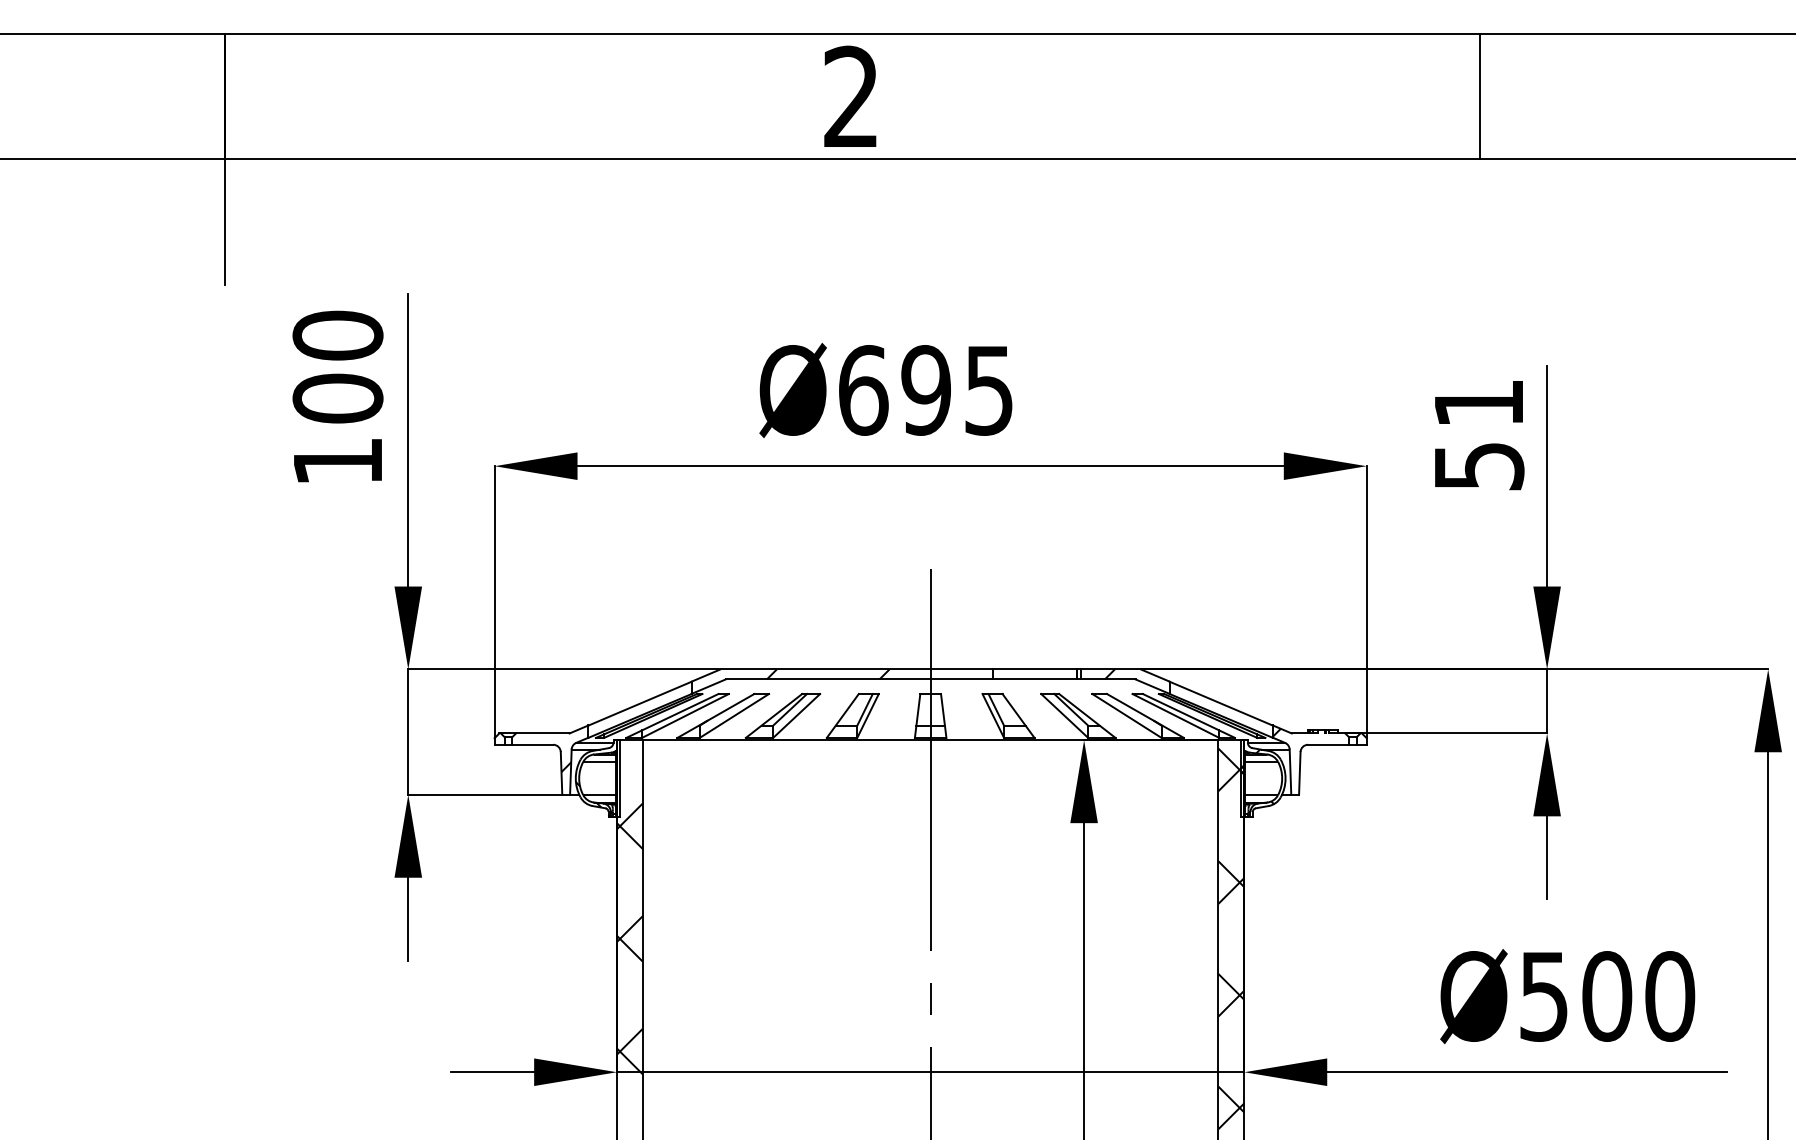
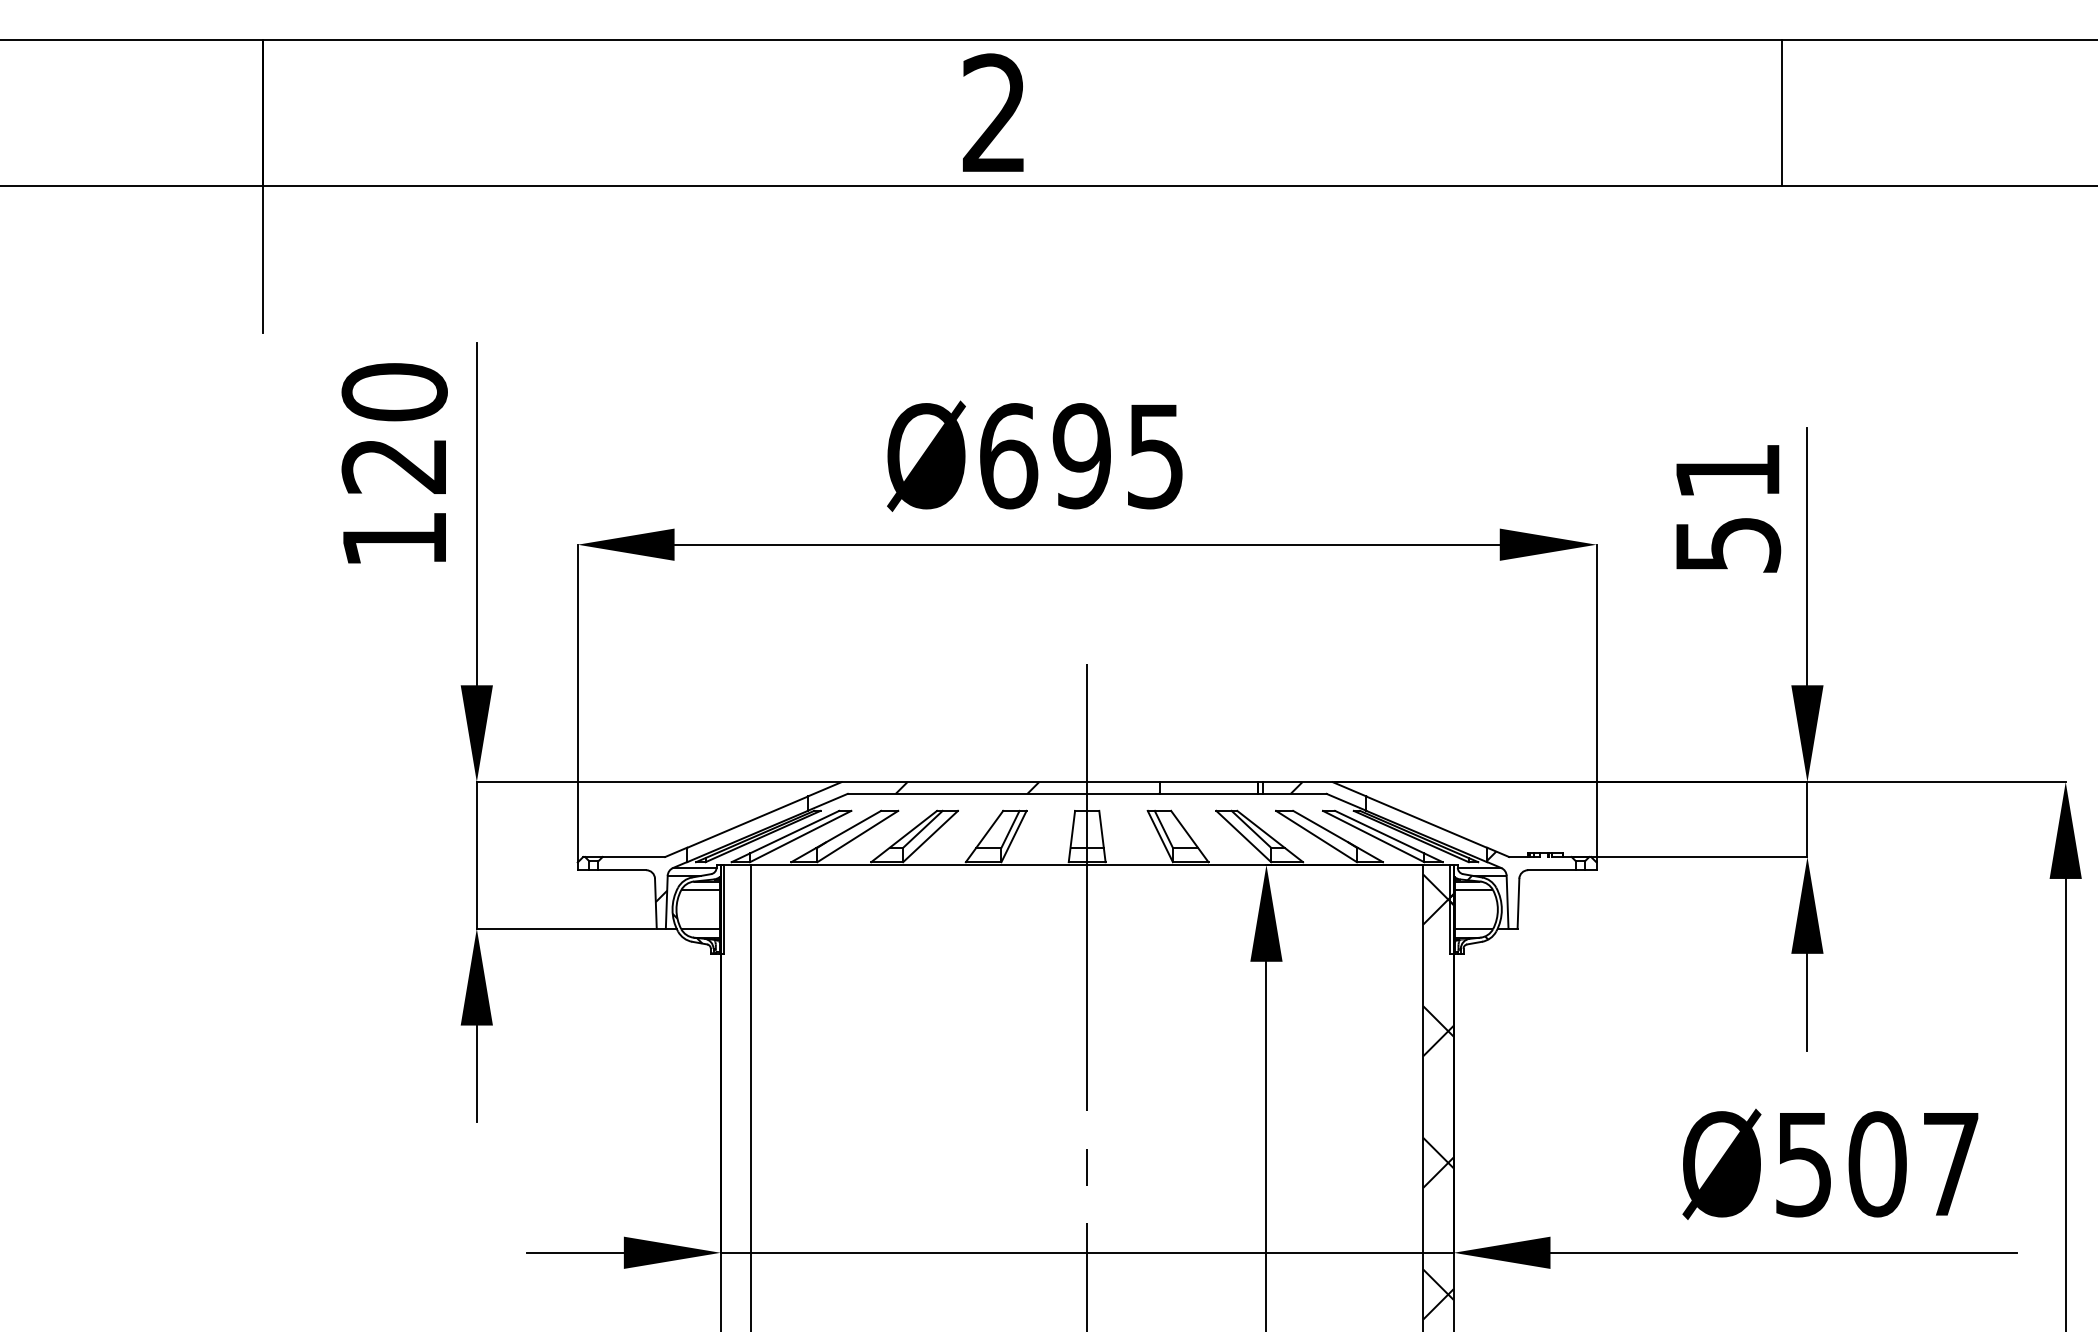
line: (1480, 96) -> (1782, 112), moved
text: (337, 398) -> (394, 465), 100 -> 120
hatch: (629, 938) -> (735, 1096), removed
text: (1670, 996) -> (1951, 1164), Ø500 -> Ø507

